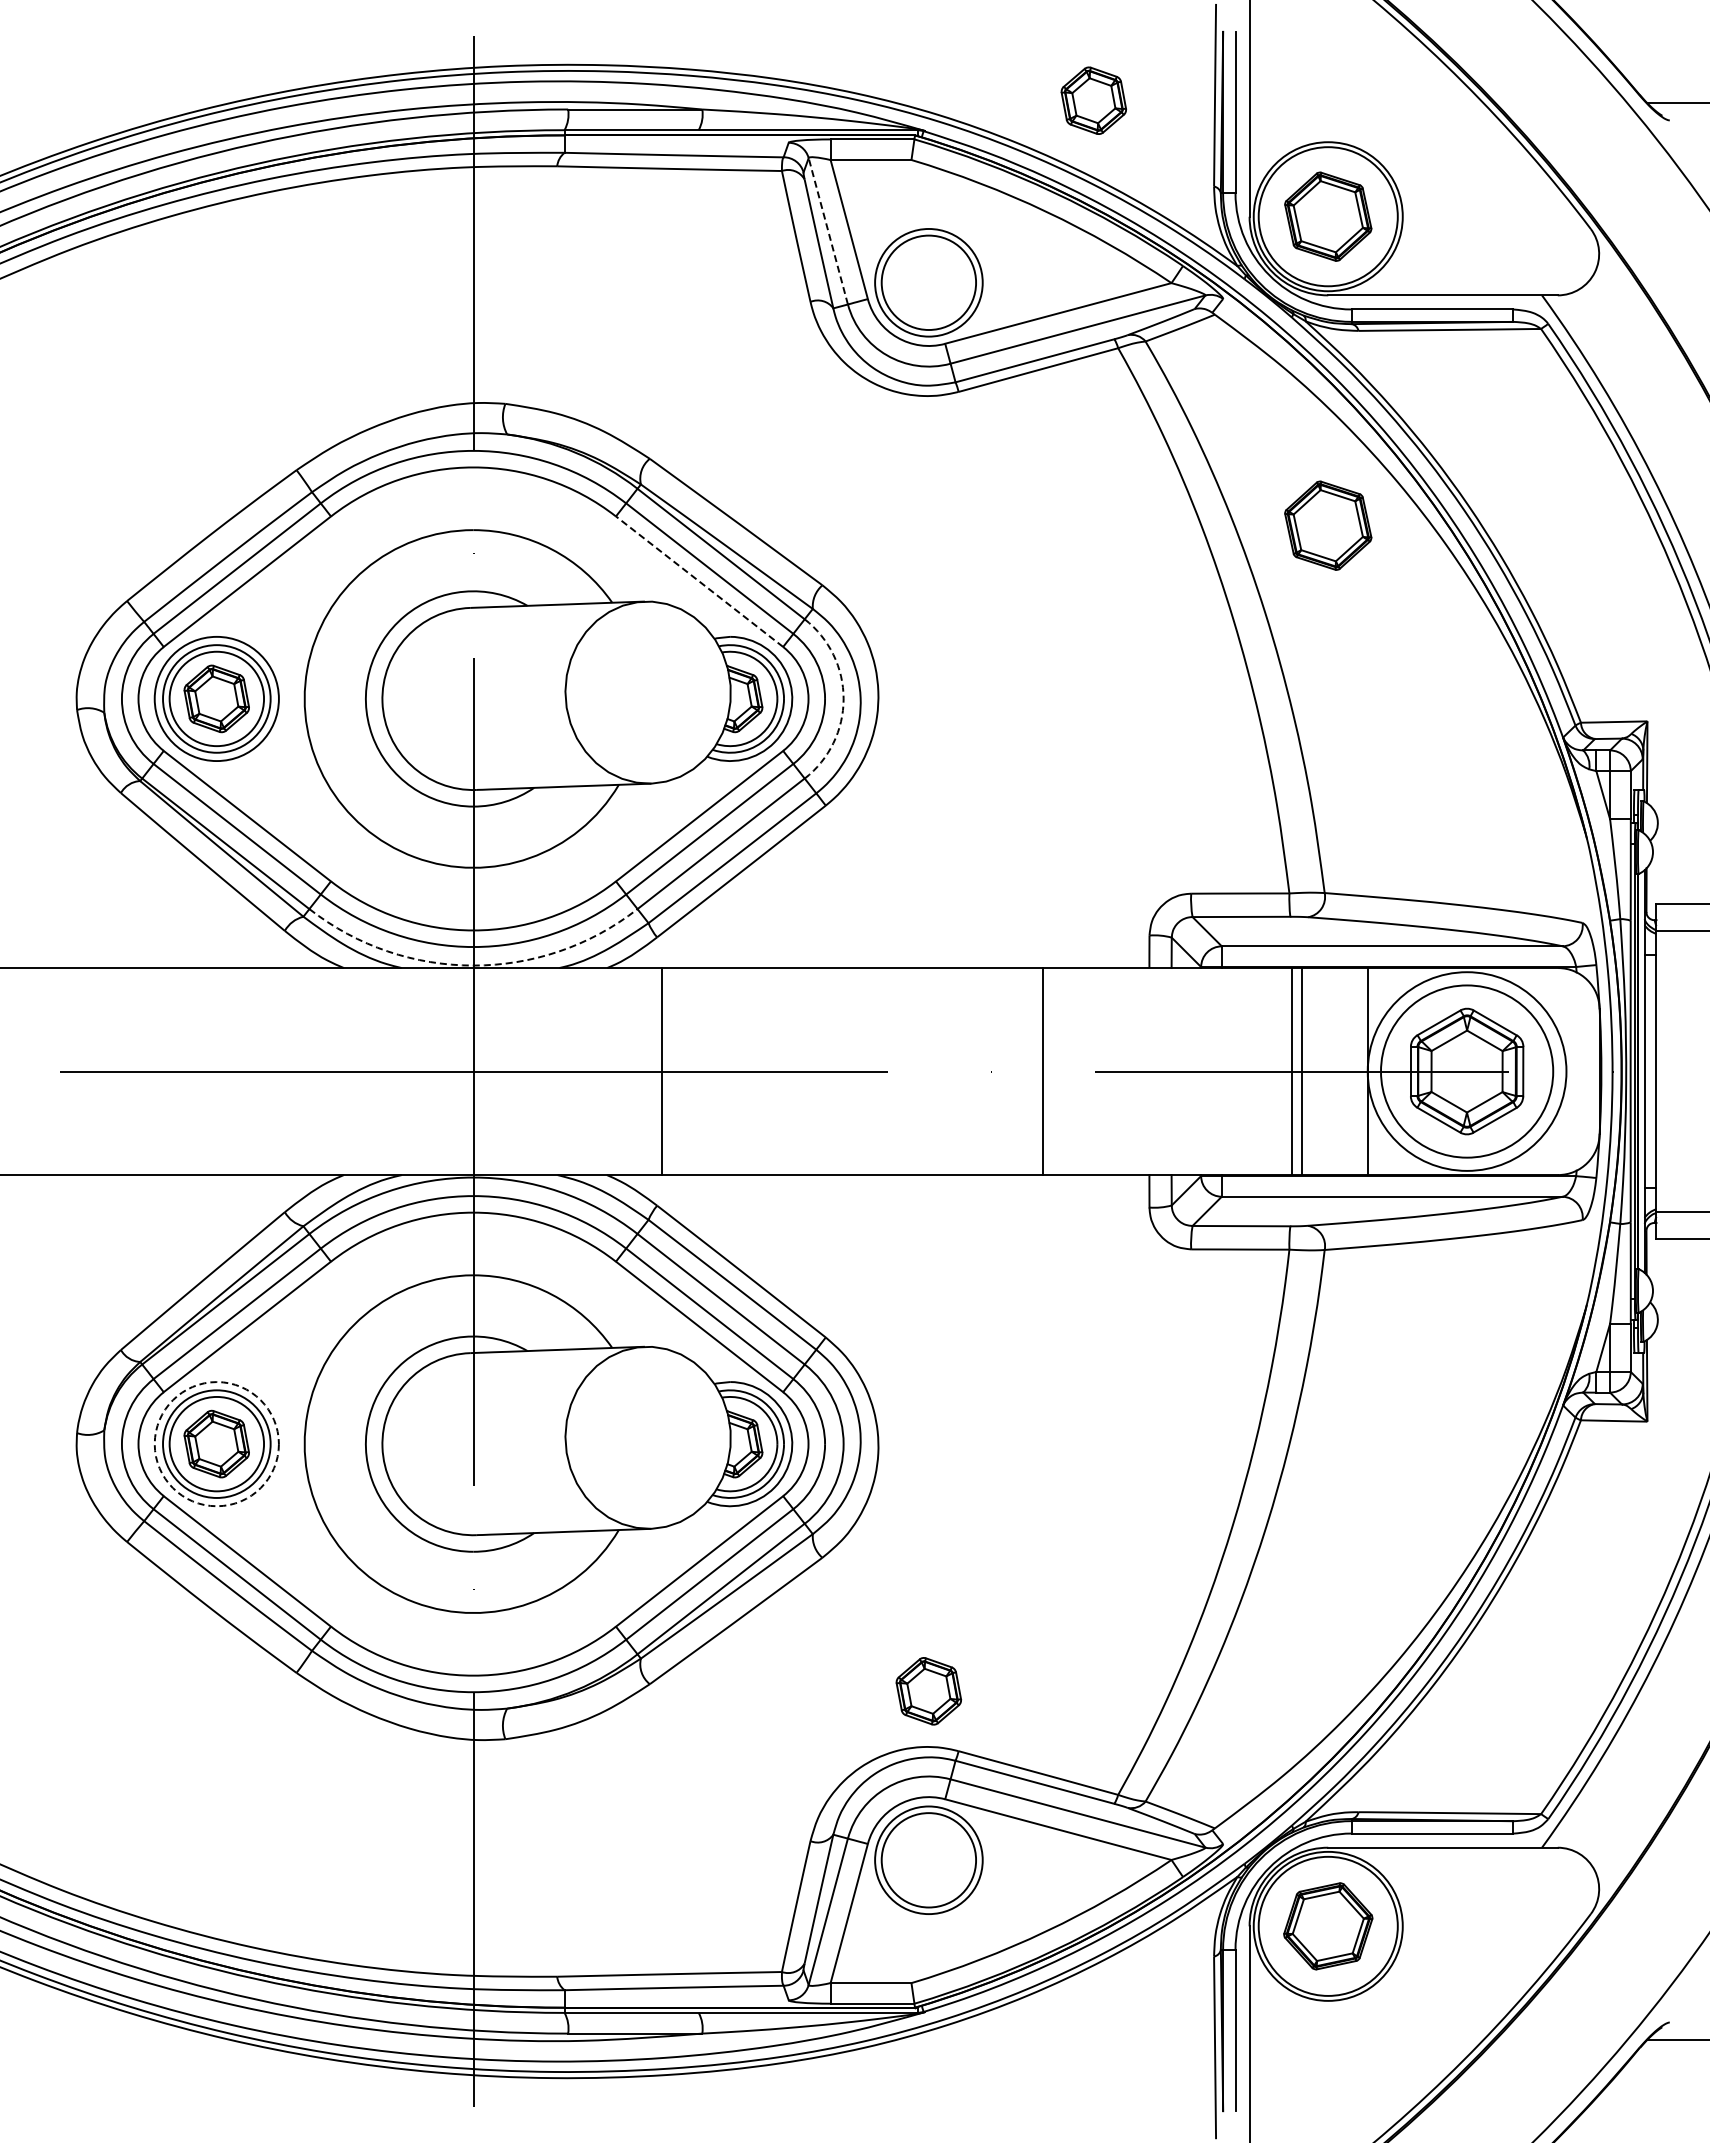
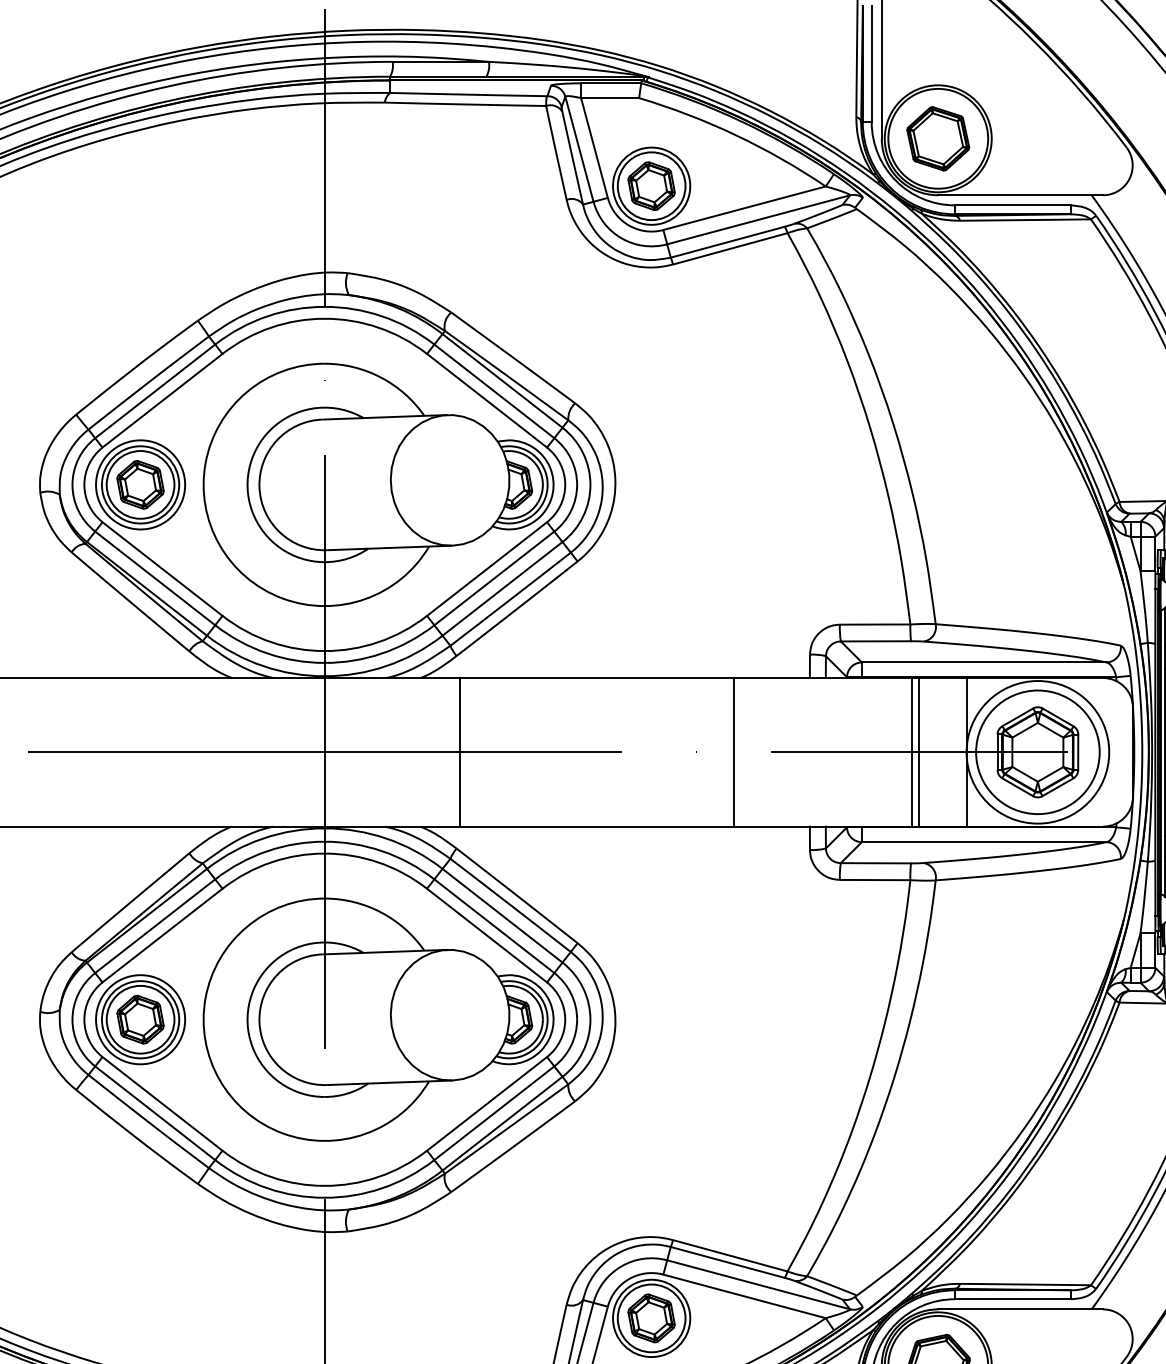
part: (1093, 100) -> (651, 186), moved
line: (828, 231) -> (579, 149), dashed -> solid
part: (1328, 525) -> (938, 360), removed
line: (699, 581) -> (487, 400), dashed -> solid
arc: (843, 698) -> (590, 484), dashed -> solid
arc: (473, 965) -> (324, 676), dashed -> solid
circle: (216, 1444) -> (140, 1019), dashed -> solid
part: (928, 1691) -> (651, 1318), moved

